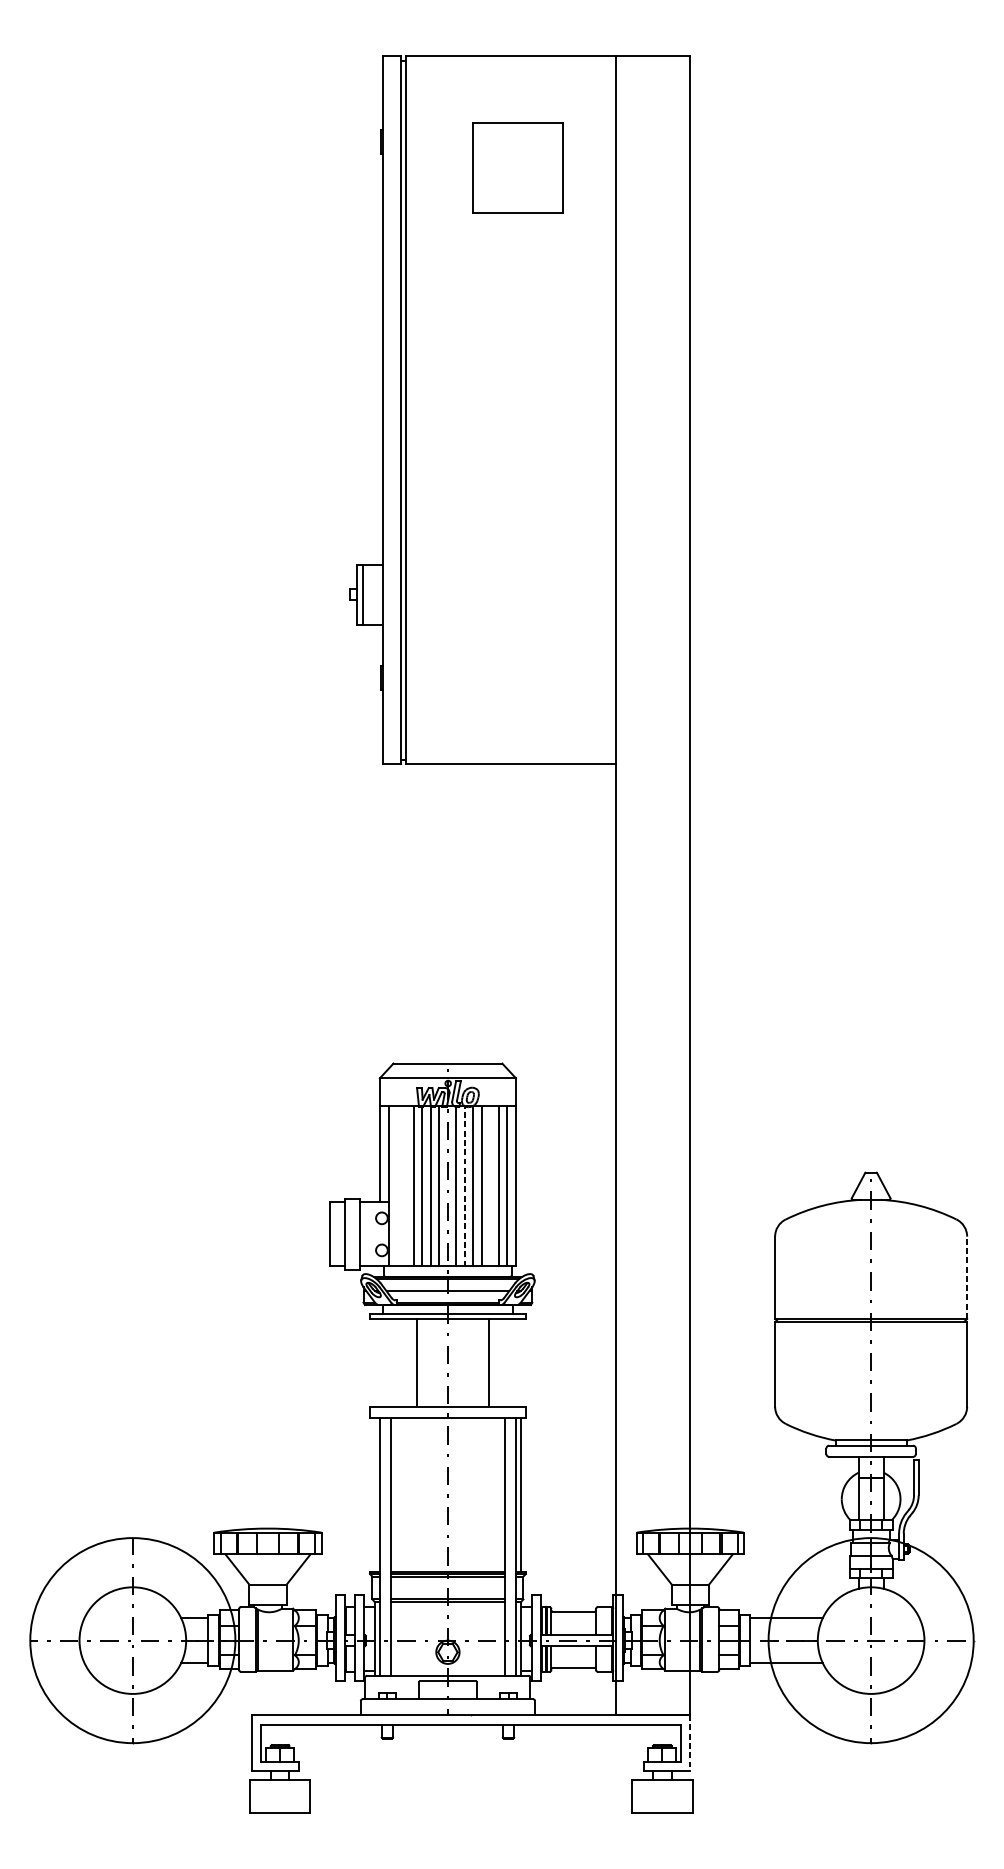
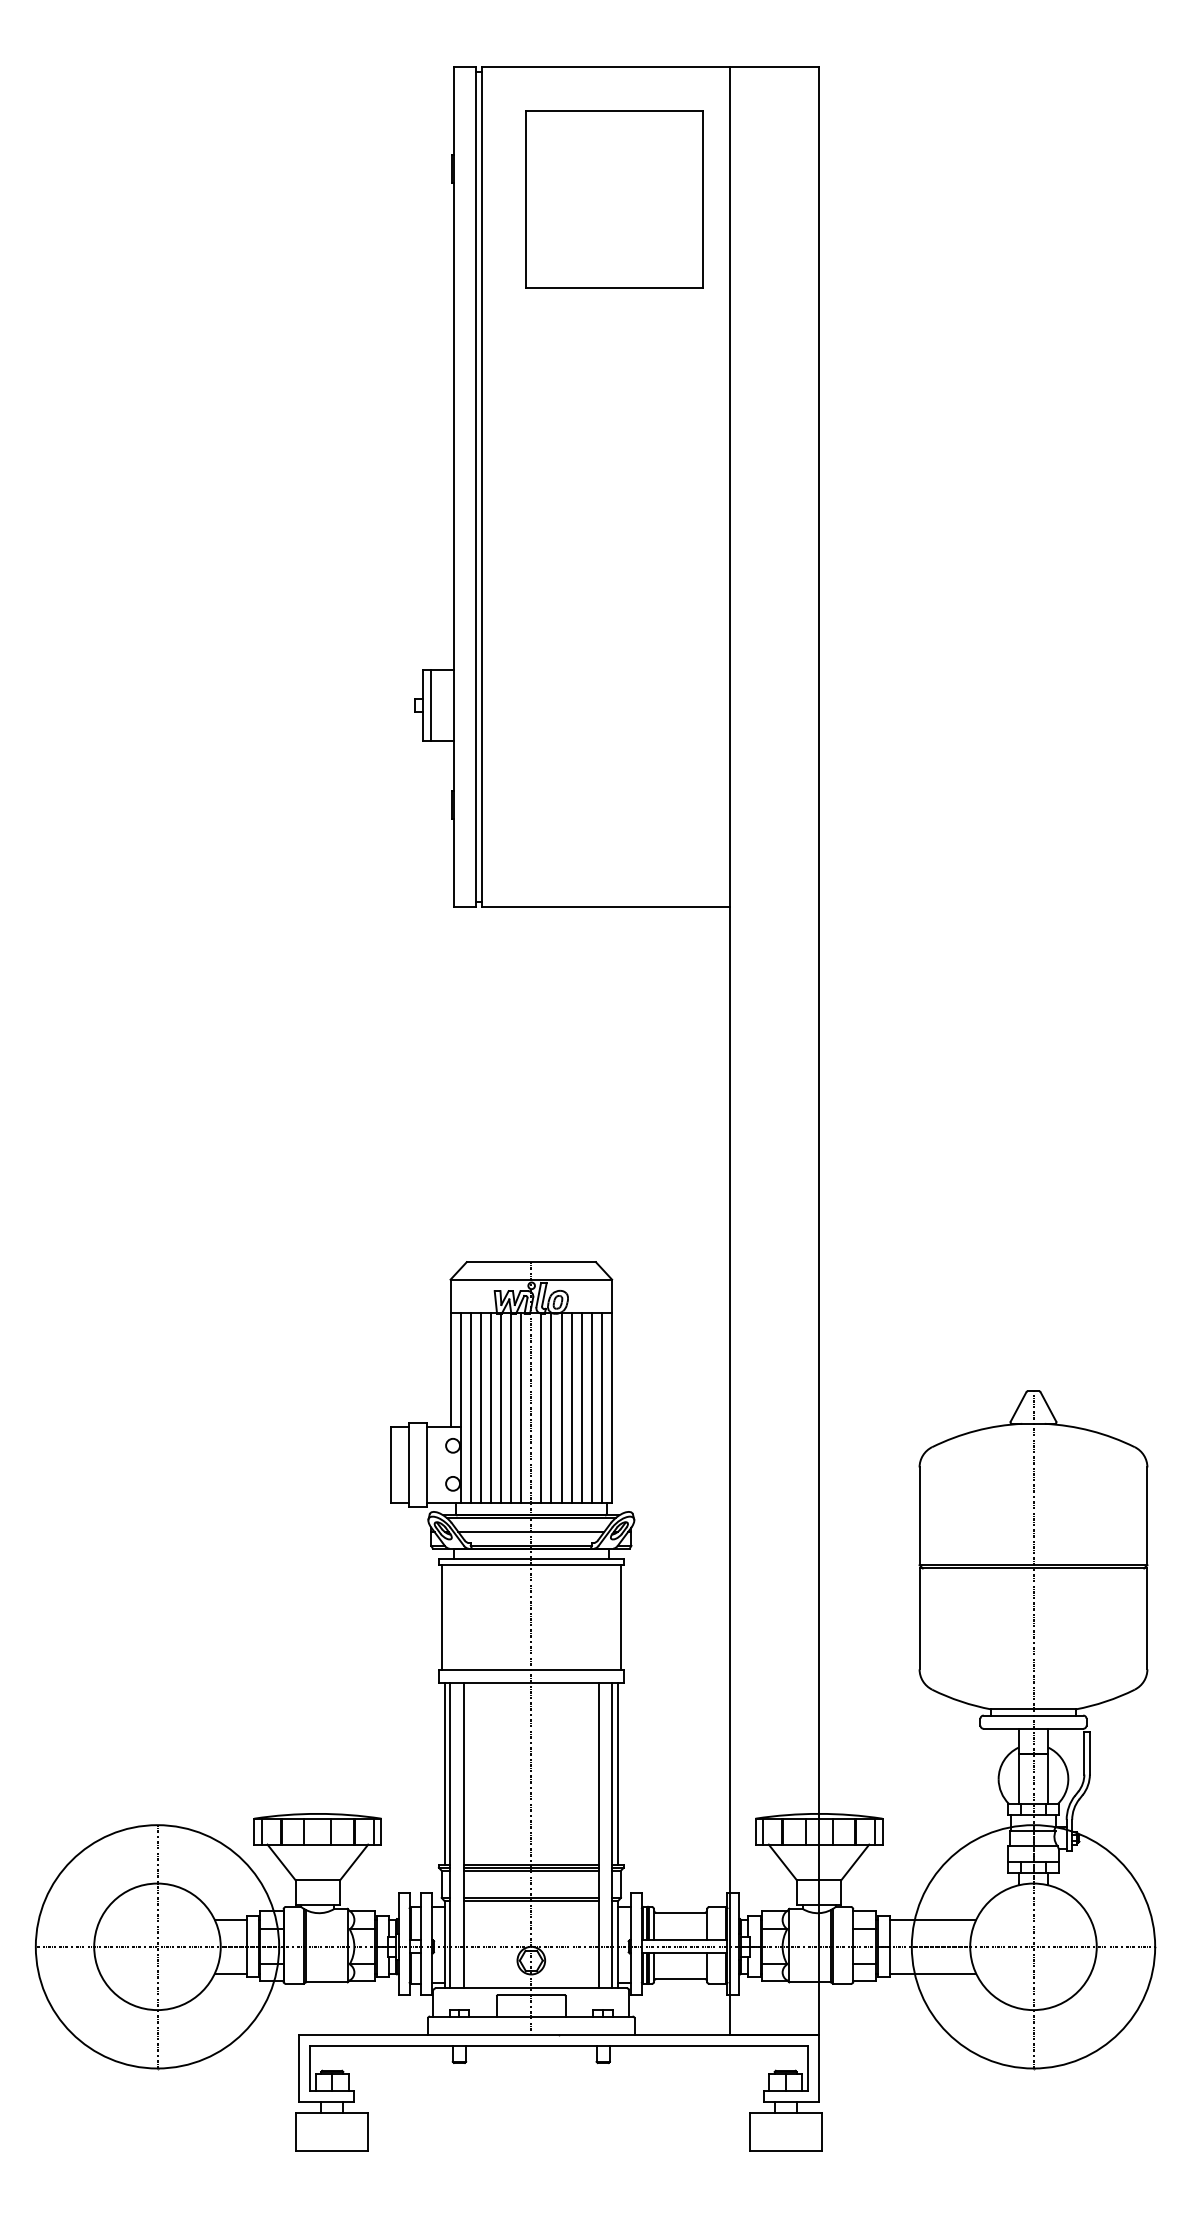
part: (518, 167) -> (614, 199), size x1.67
line: (397, 1186) -> (471, 1407), added
line: (405, 1186) -> (481, 1407), added
line: (464, 1186) -> (551, 1407), dashed -> solid
line: (490, 1186) -> (581, 1407), added
line: (967, 1277) -> (1147, 1516), dashed -> solid
line: (417, 1363) -> (442, 1617), moved
line: (488, 1363) -> (620, 1617), moved
line: (374, 1494) -> (444, 1773), added
line: (689, 1744) -> (818, 2069), dashed -> solid

